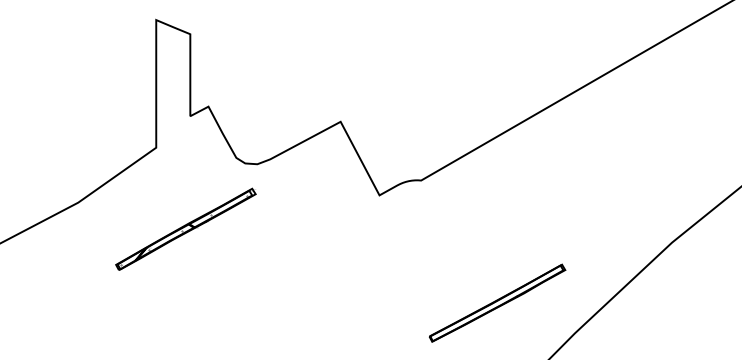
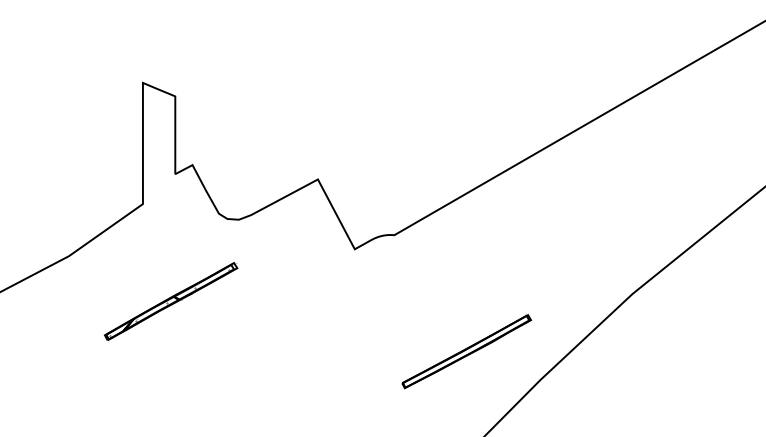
part: (186, 229) -> (171, 301), moved

